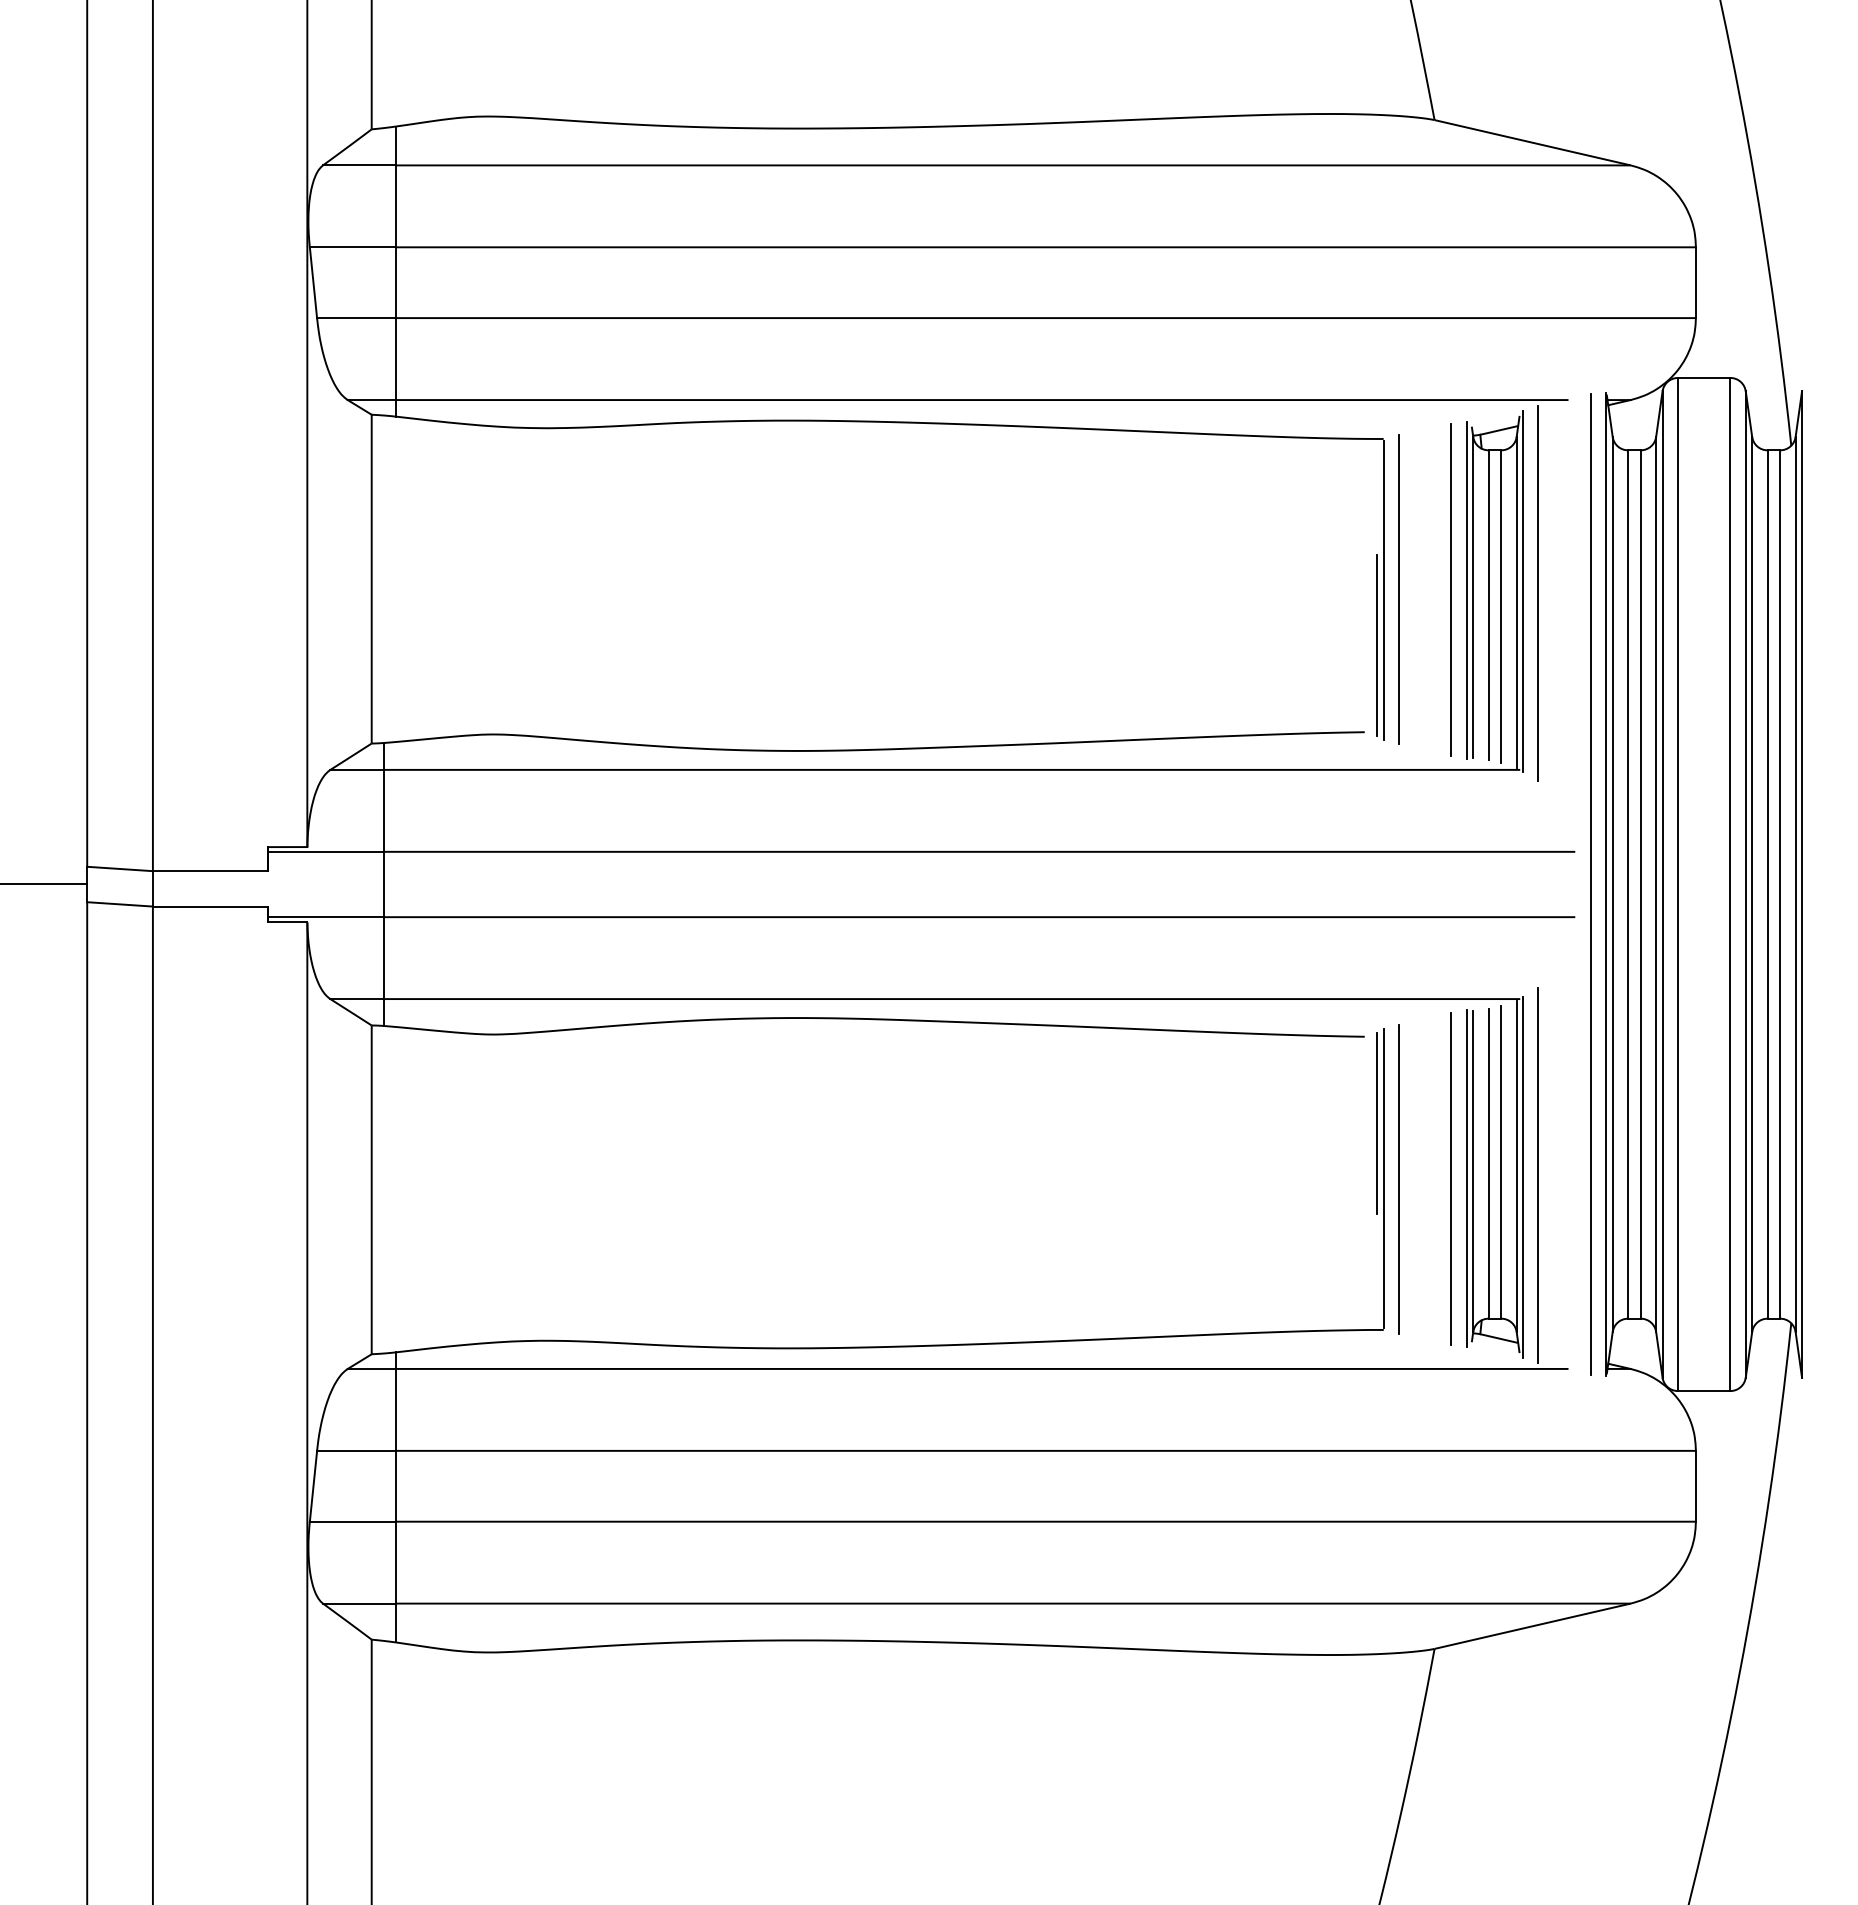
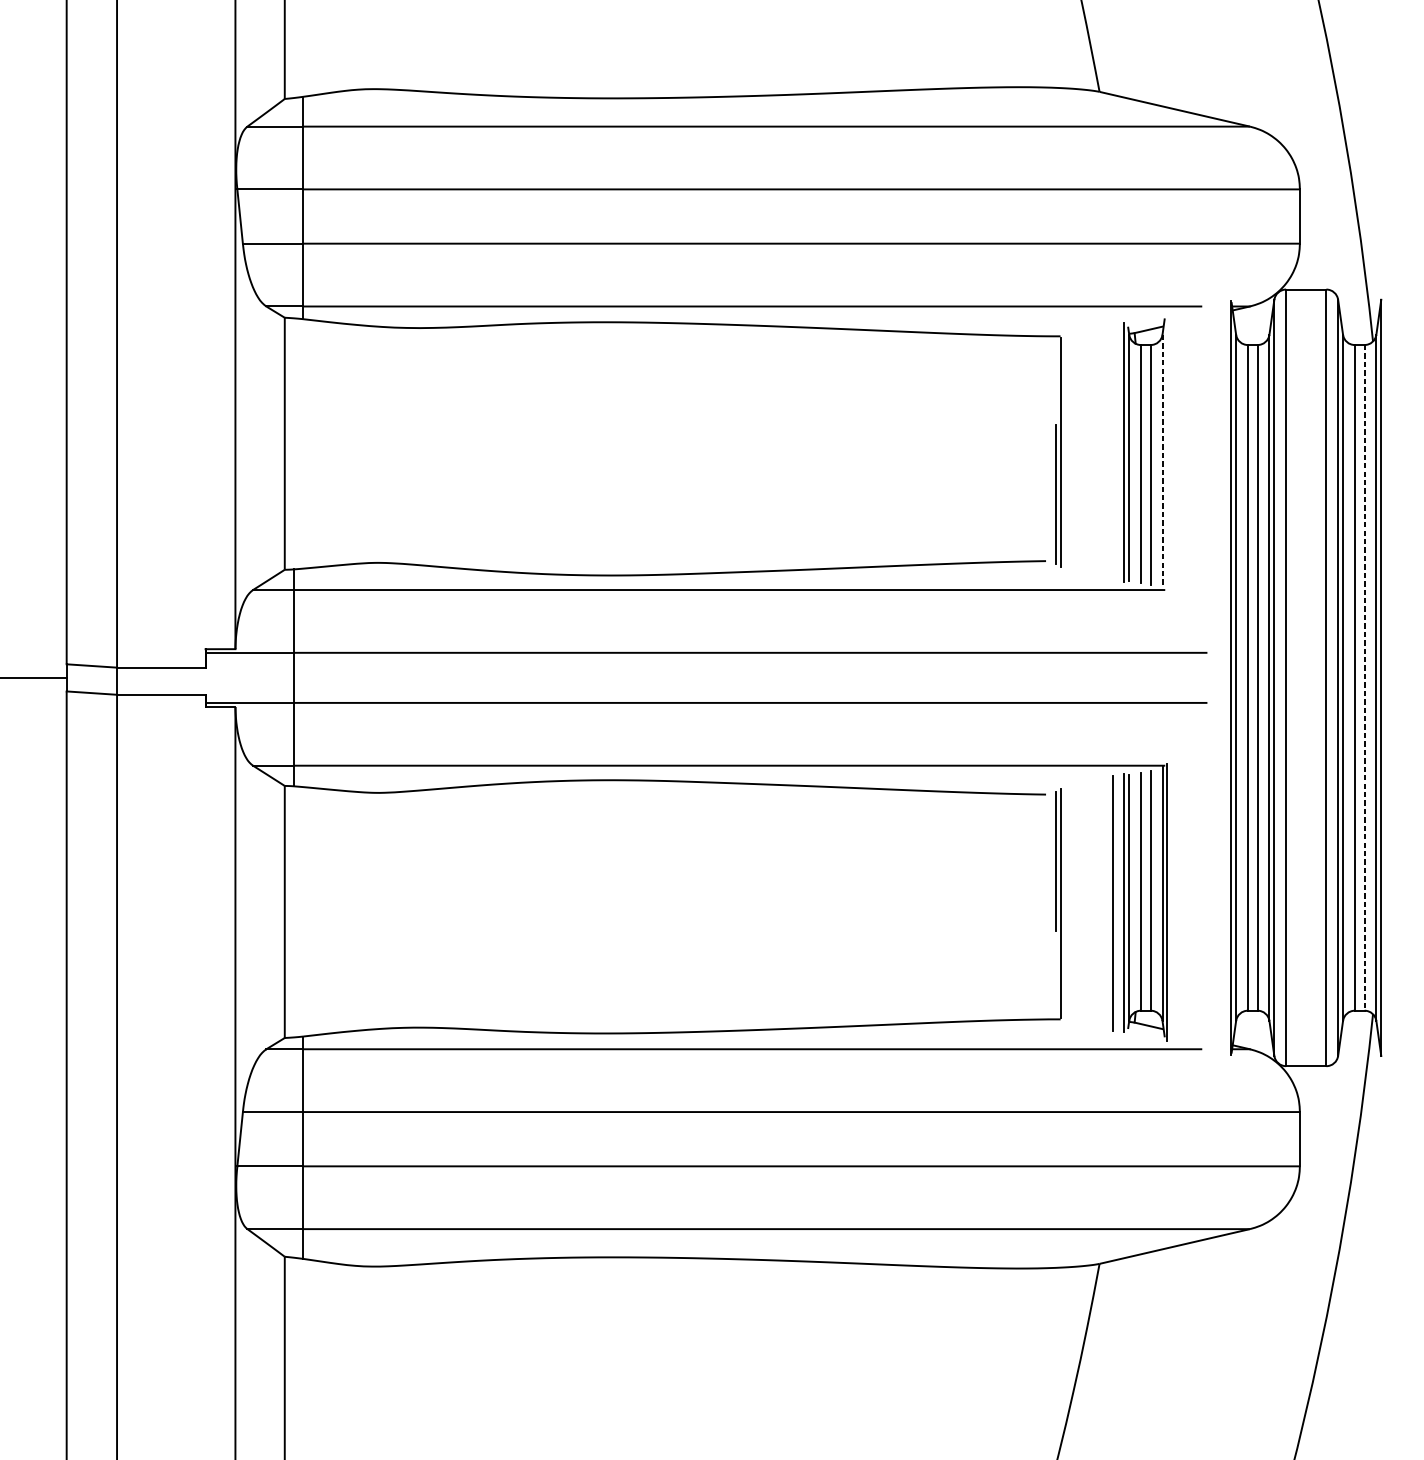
line: (1398, 589) -> (1071, 451), removed
line: (1450, 589) -> (1111, 451), removed
line: (1523, 591) -> (1167, 453), removed
line: (1538, 593) -> (1179, 454), removed
line: (1516, 602) -> (1162, 461), solid -> dashed
line: (1590, 884) -> (1219, 677), removed
line: (1780, 885) -> (1364, 678), solid -> dashed
line: (1538, 1174) -> (1179, 900), removed
line: (1398, 1179) -> (1071, 904), removed

